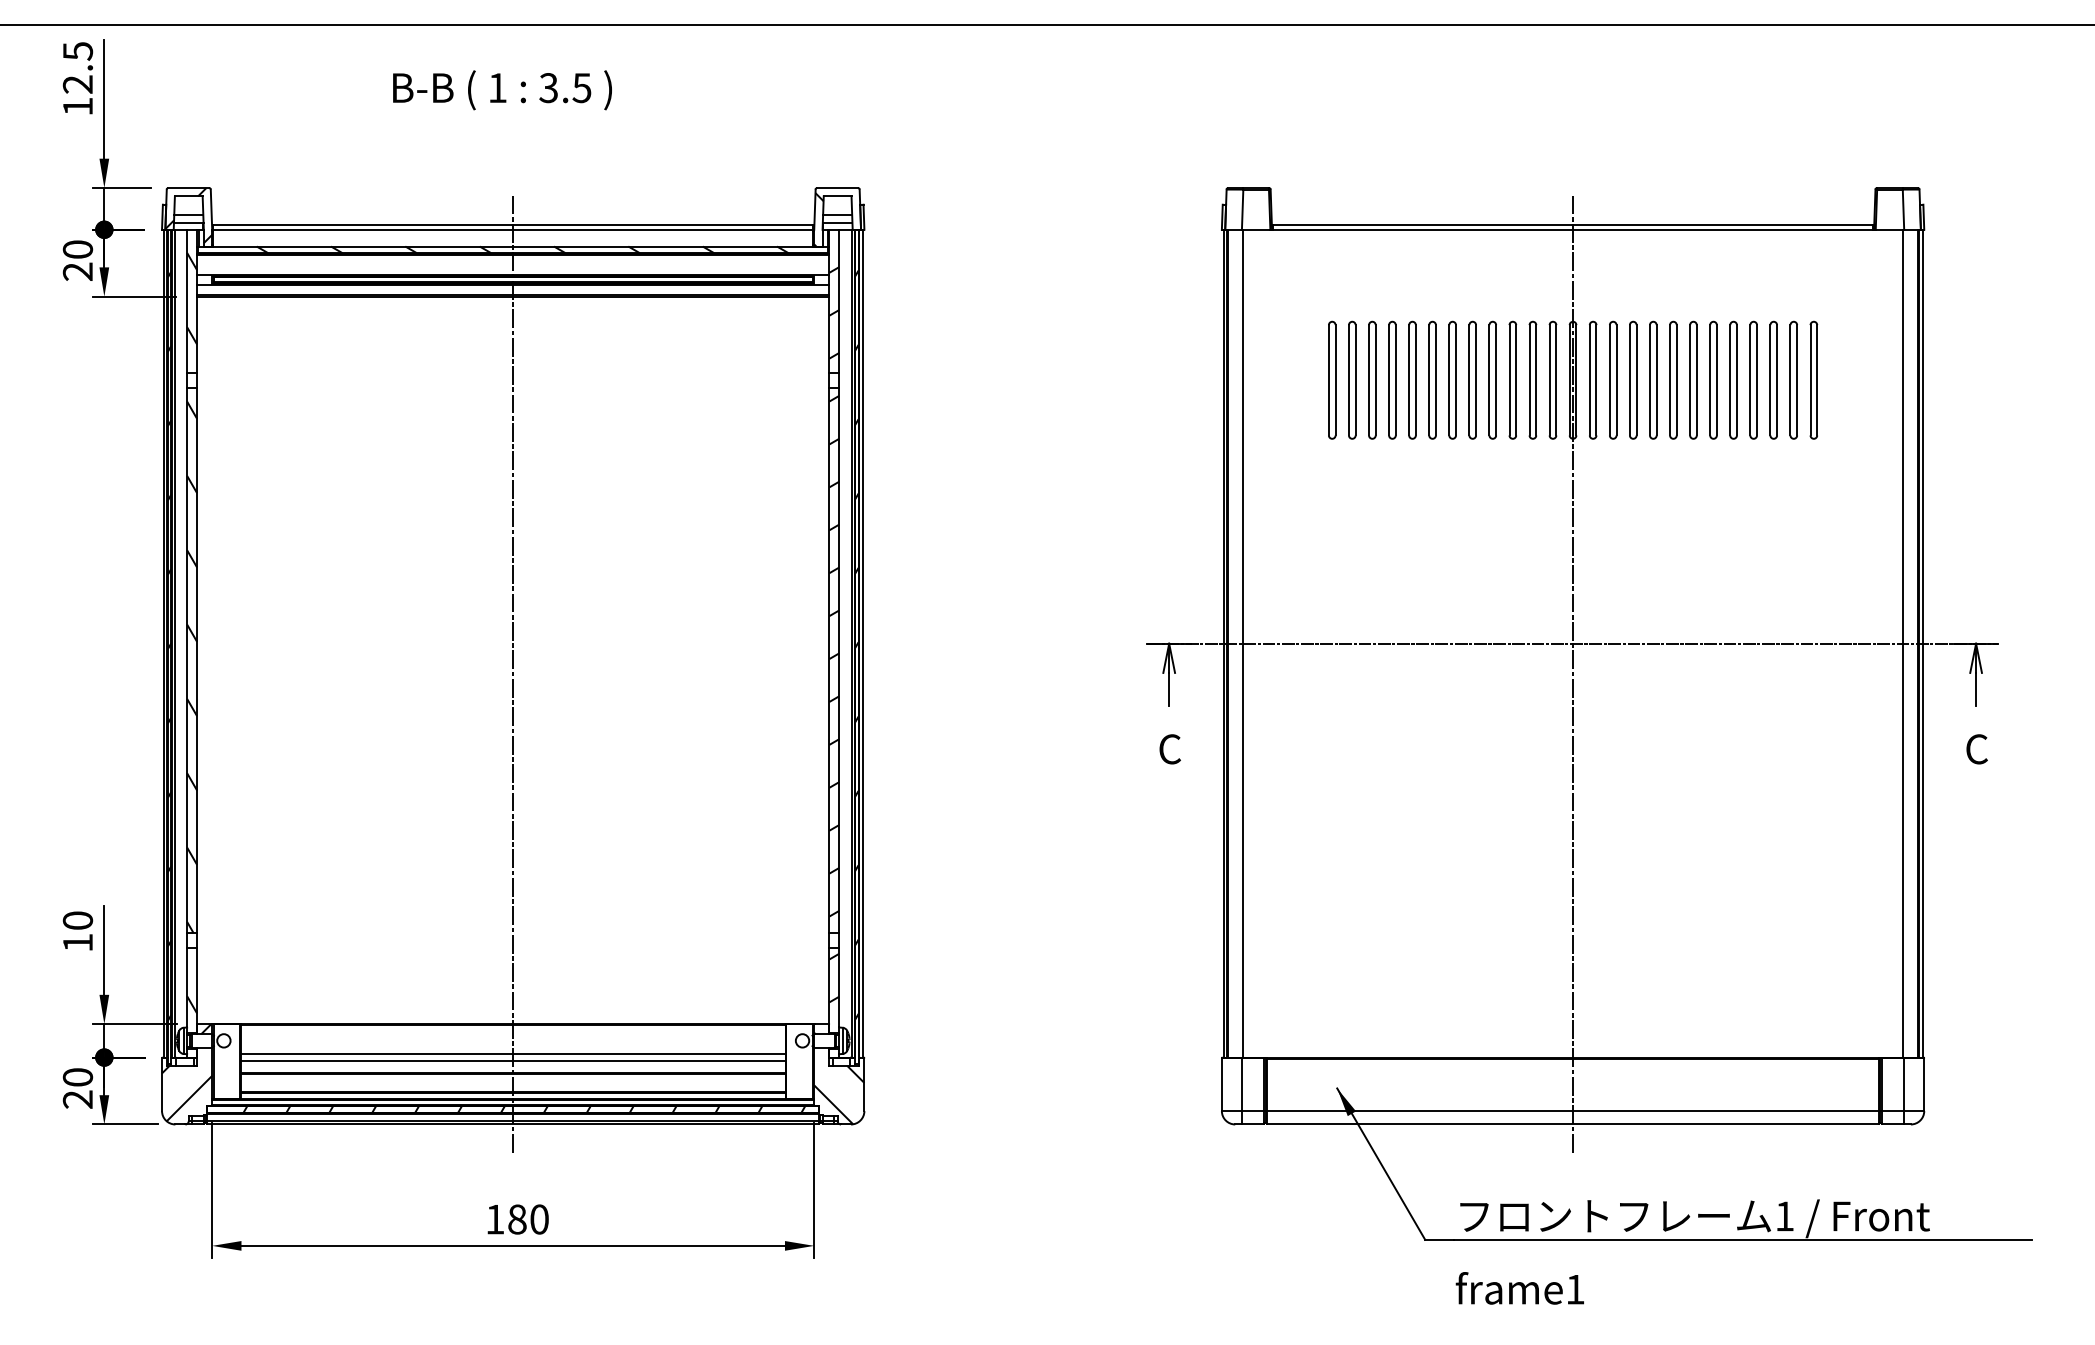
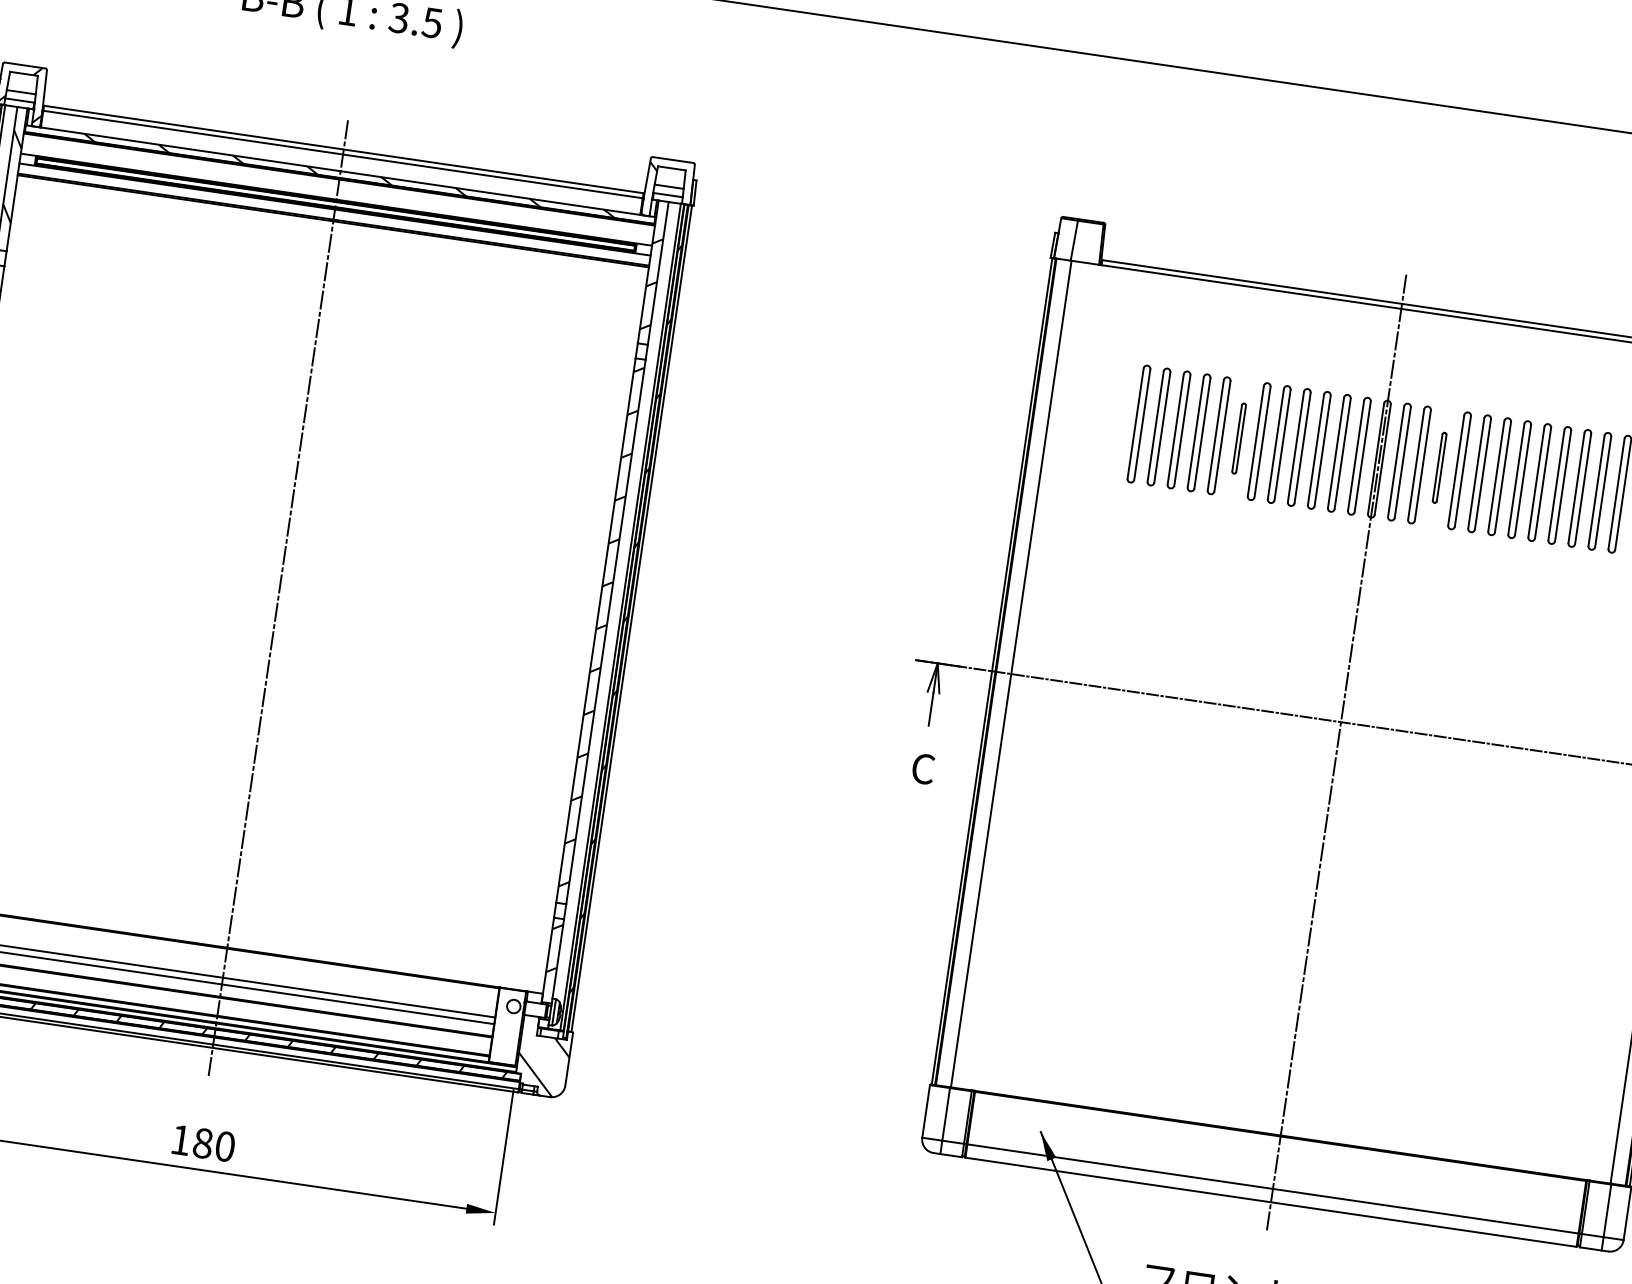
part: (1432, 379) -> (1239, 437), size x0.6
part: (1633, 379) -> (1439, 467), size x0.6

